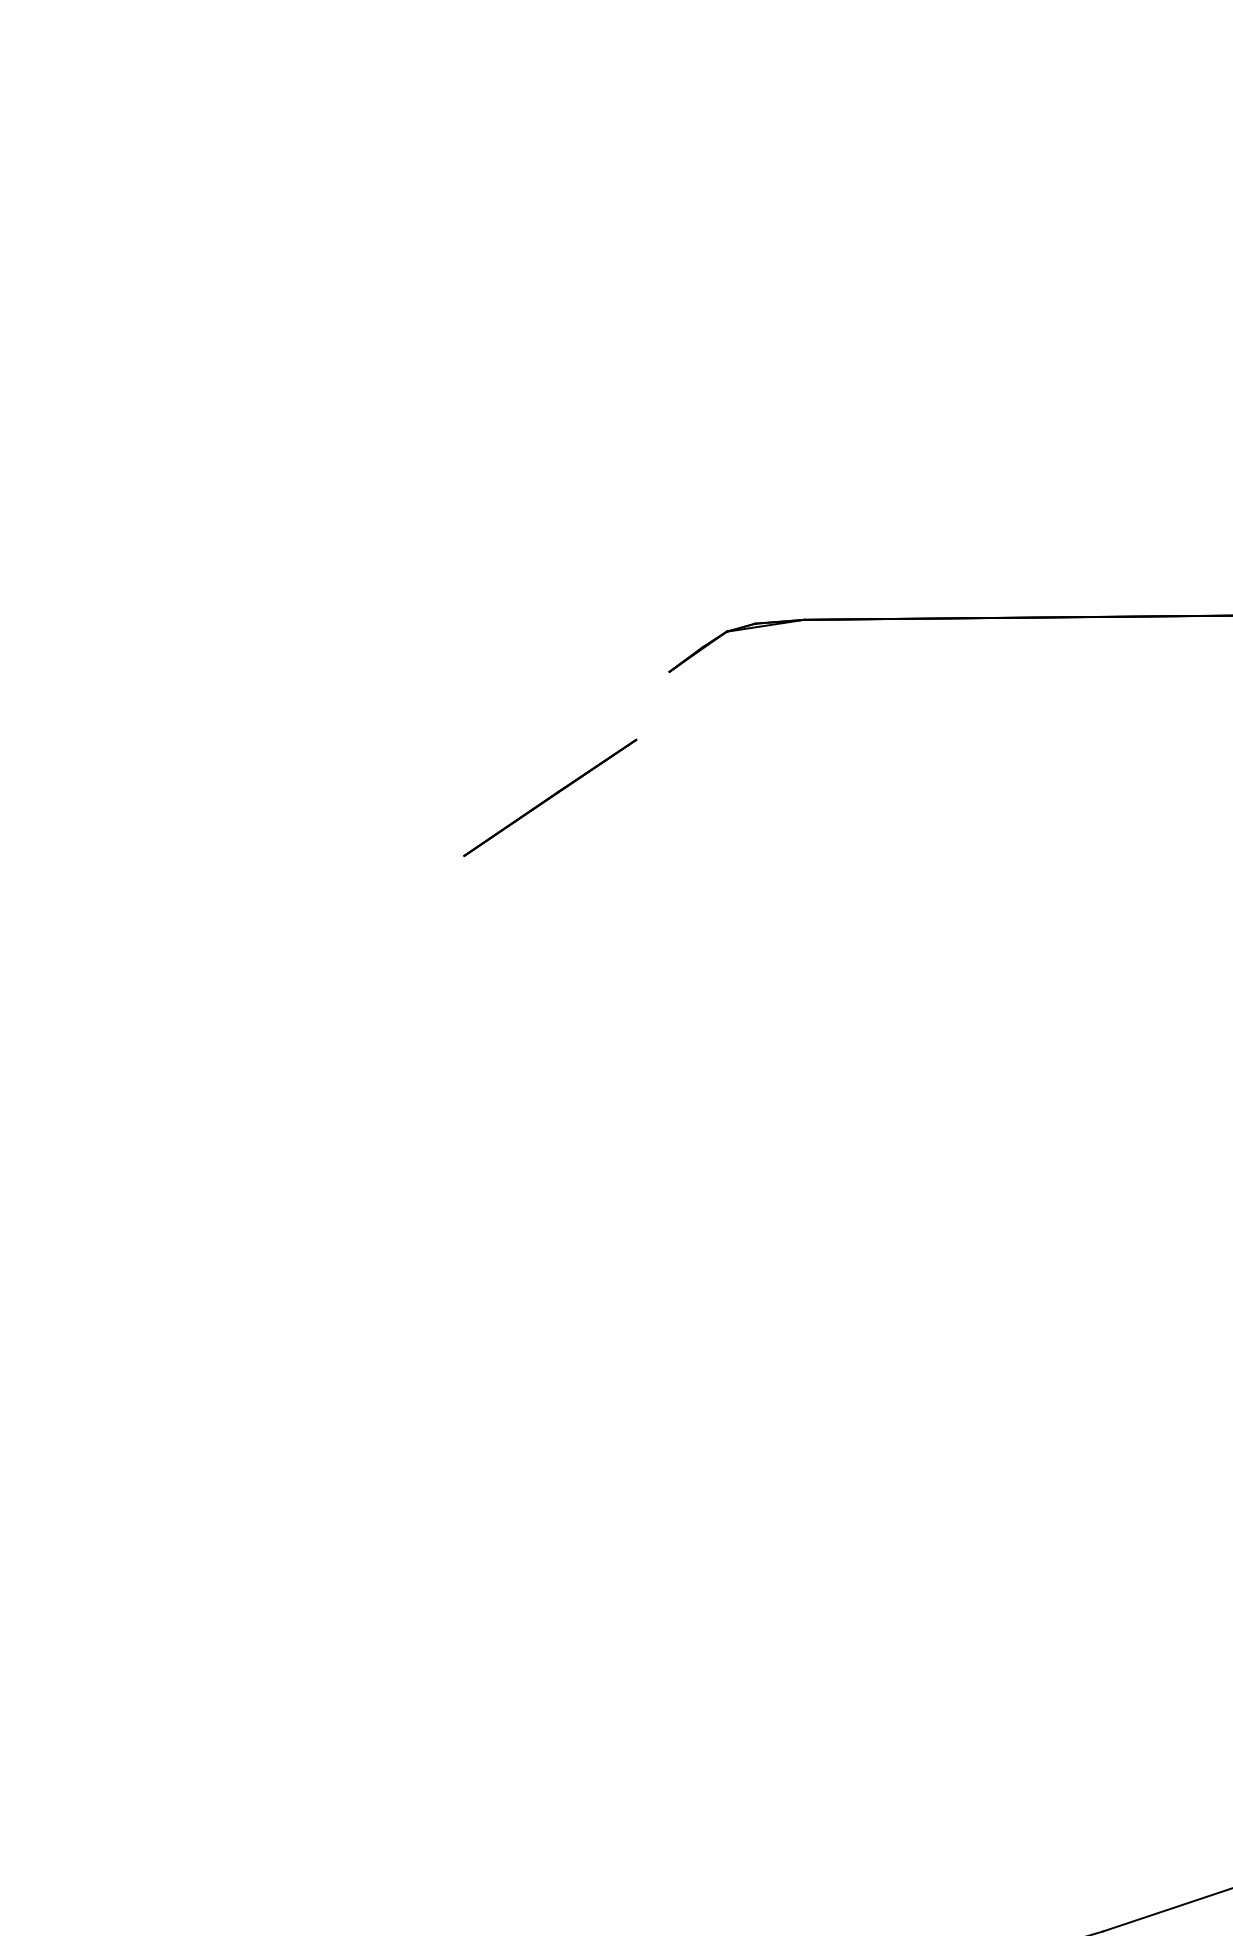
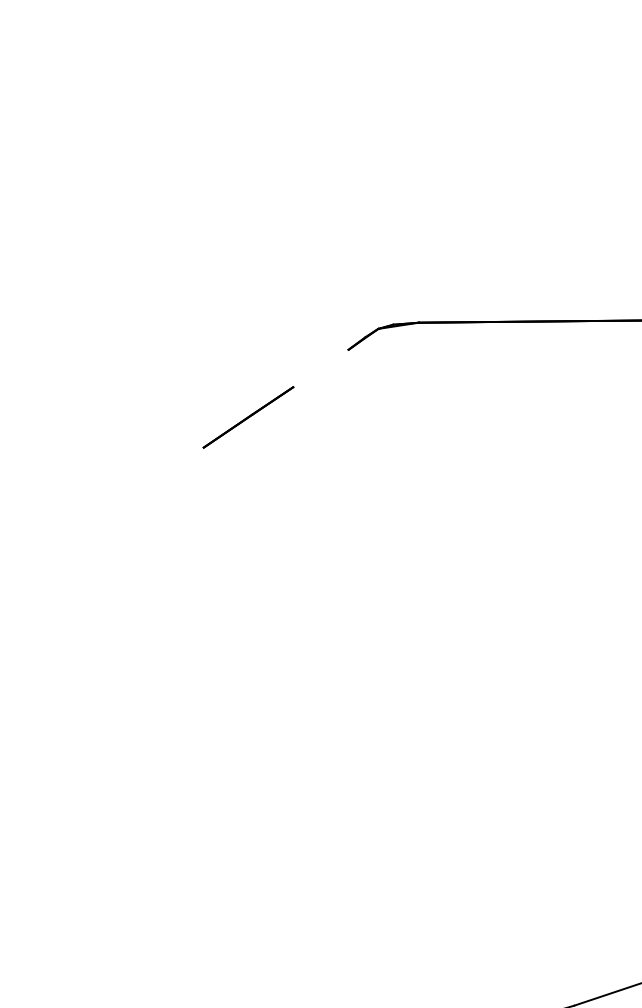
line: (550, 798) -> (248, 417), moved

